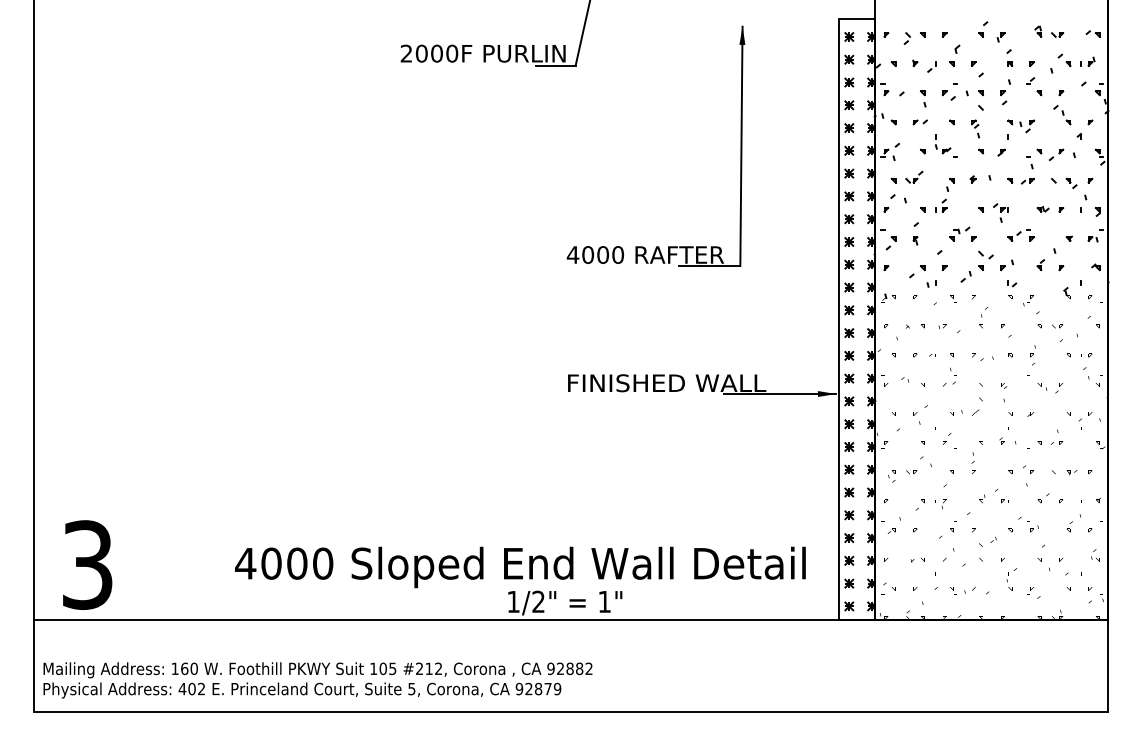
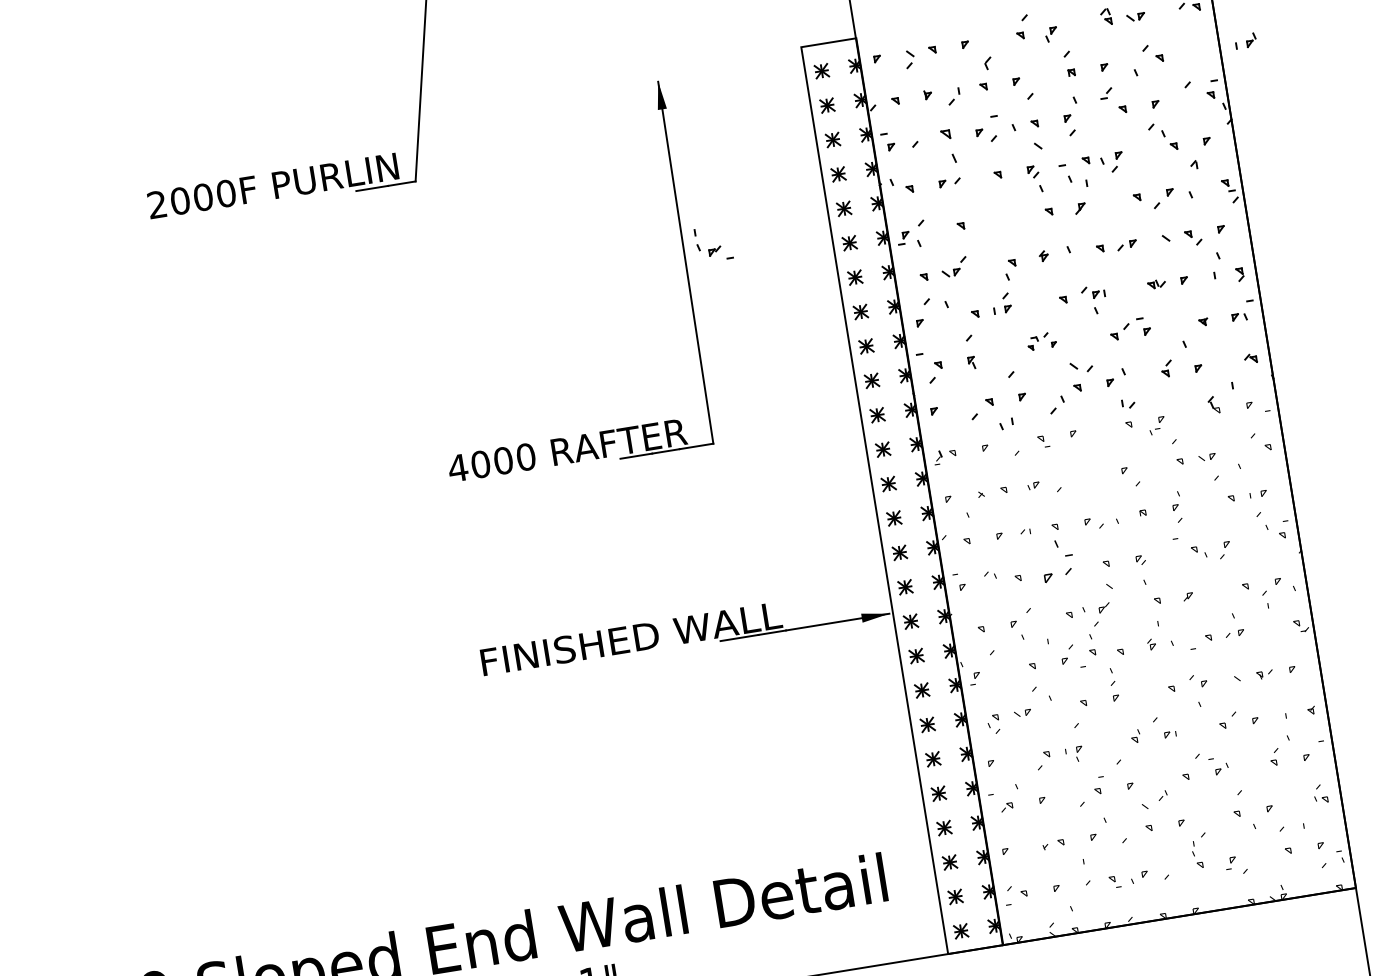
part: (1087, 61) -> (1245, 40), moved
part: (923, 98) -> (949, 145), size x1.4
part: (946, 145) -> (713, 243), moved
part: (1029, 162) -> (1065, 173), moved
part: (962, 233) -> (1040, 340), size x0.7
part: (983, 317) -> (1093, 638), moved
part: (949, 376) -> (1056, 559), size x1.4

